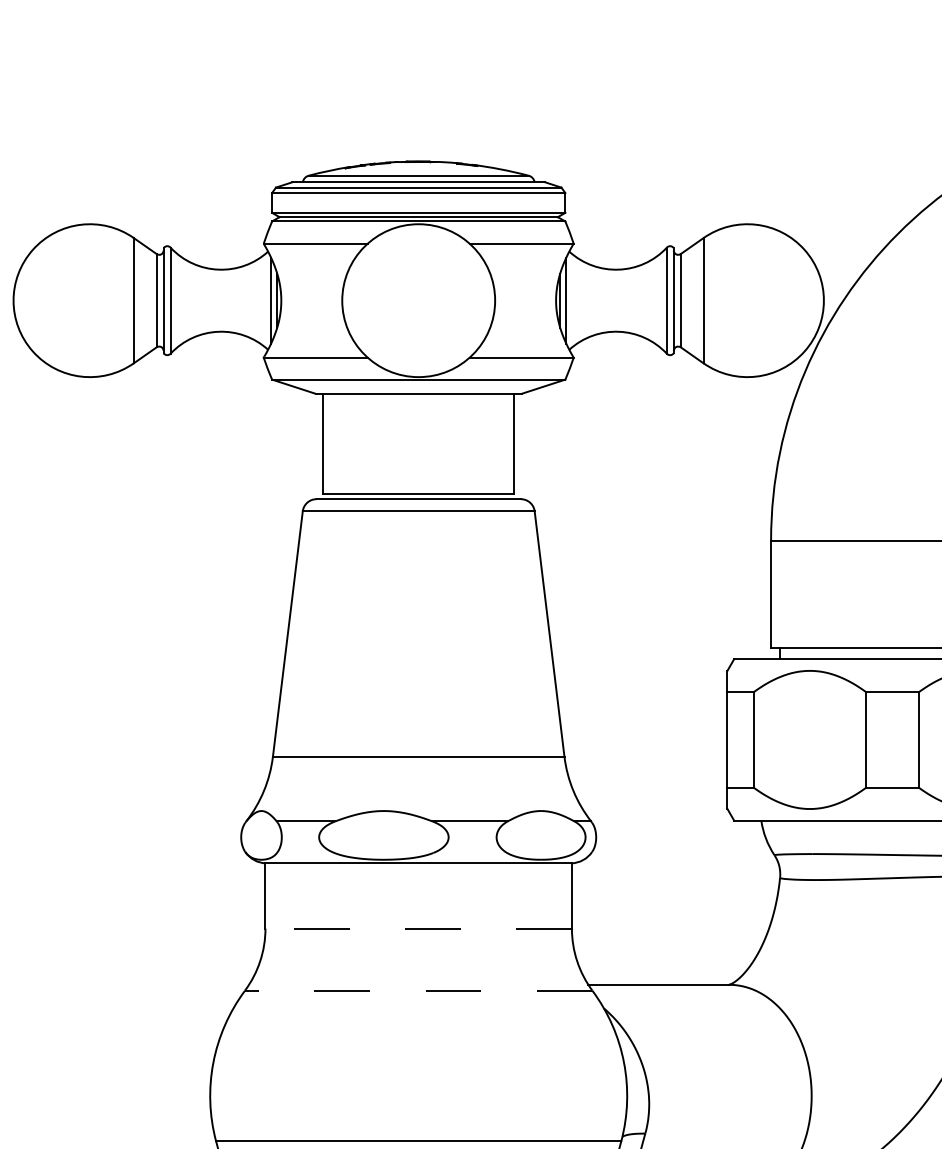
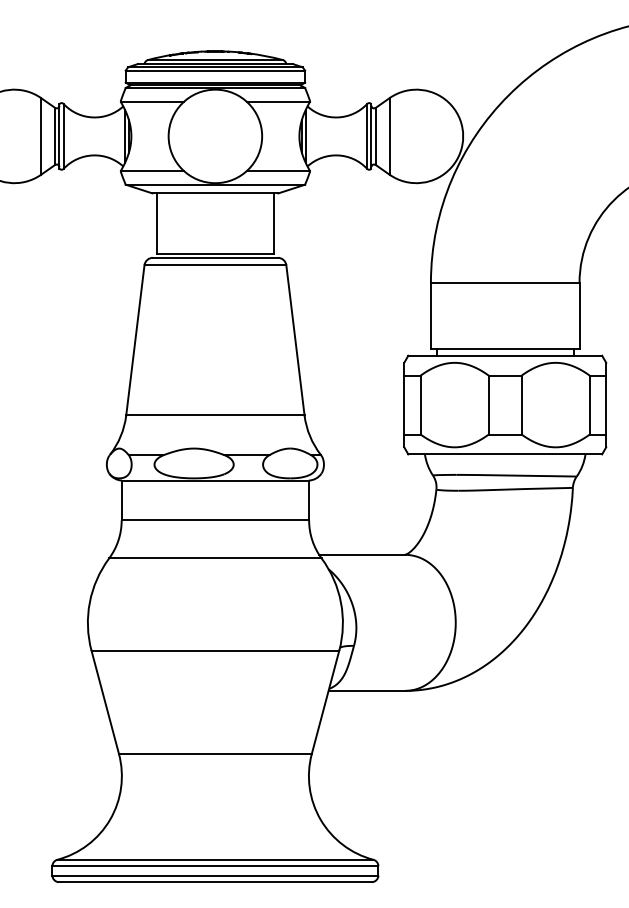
line: (418, 928) -> (215, 520), dashed -> solid
line: (417, 990) -> (214, 558), dashed -> solid

